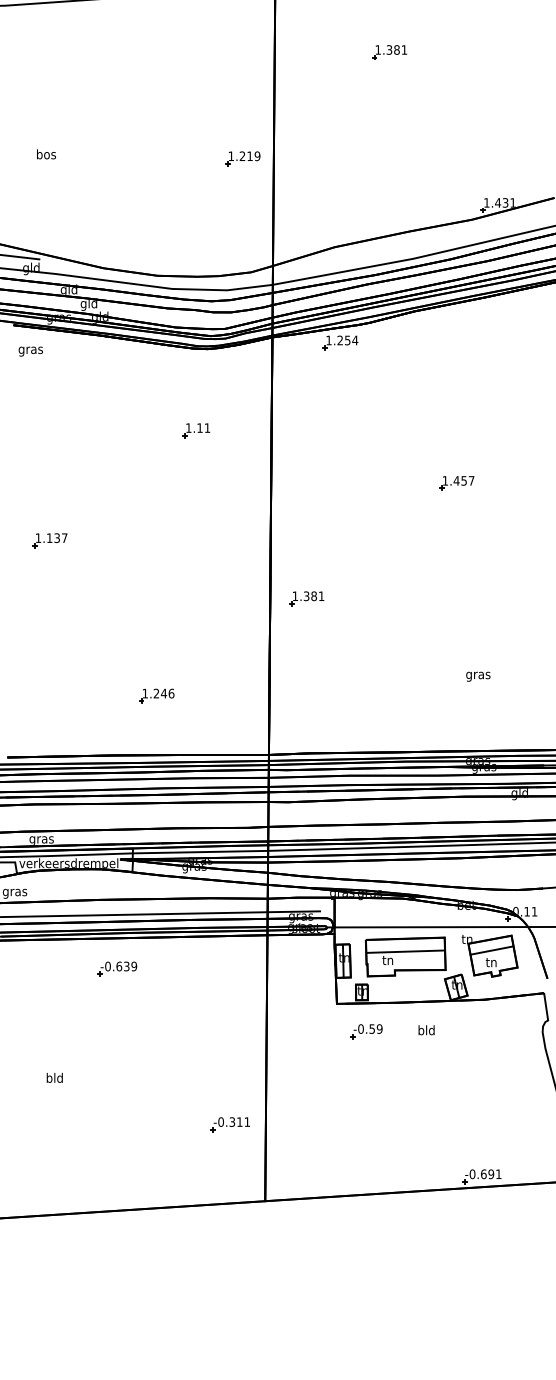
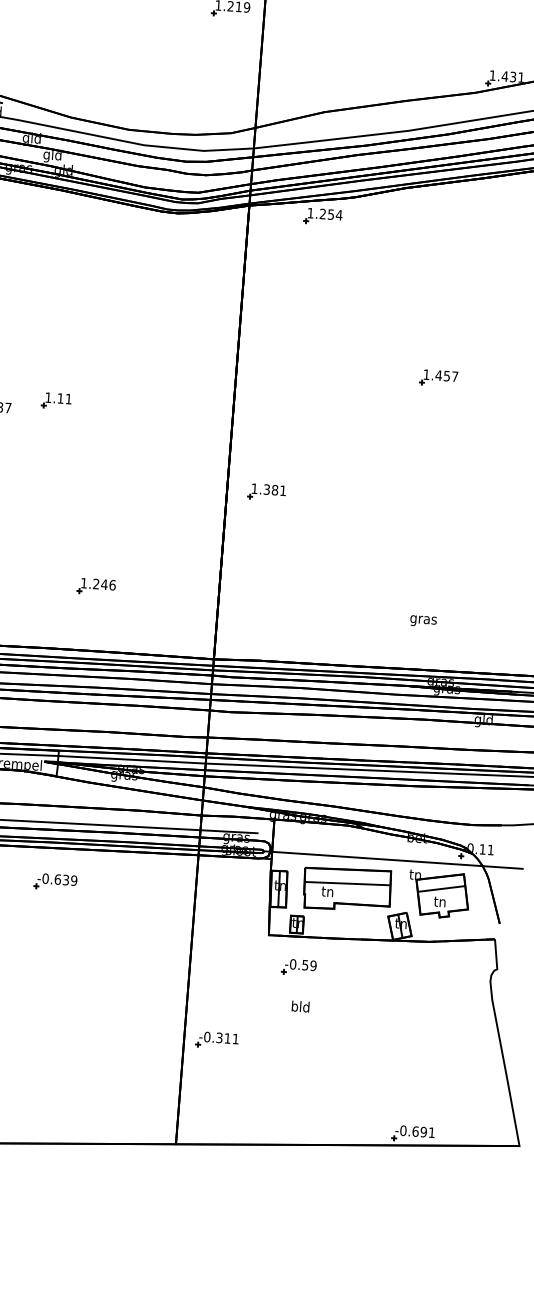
part: (196, 430) -> (56, 400), moved
text: (478, 676) -> (423, 621), moved
part: (117, 968) -> (55, 881), moved
text: (426, 1030) -> (300, 1006), moved
part: (229, 1124) -> (216, 1040), moved

